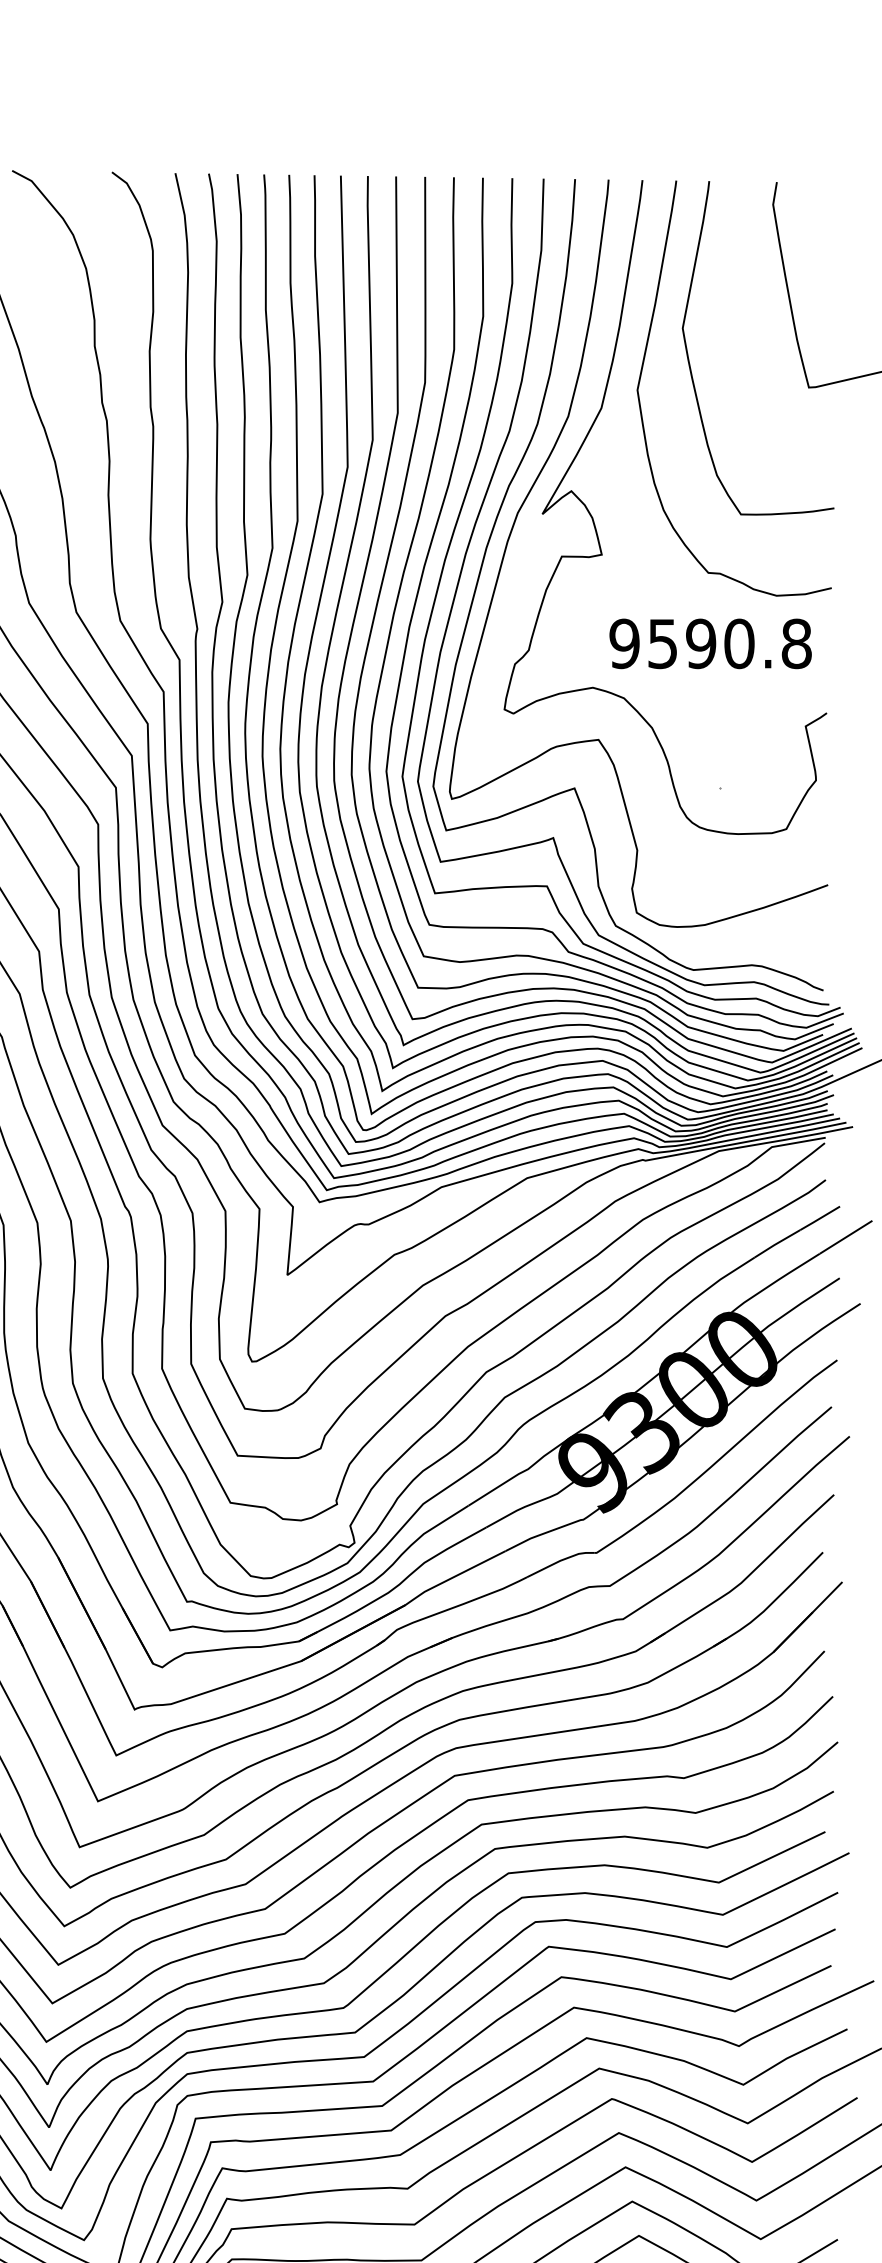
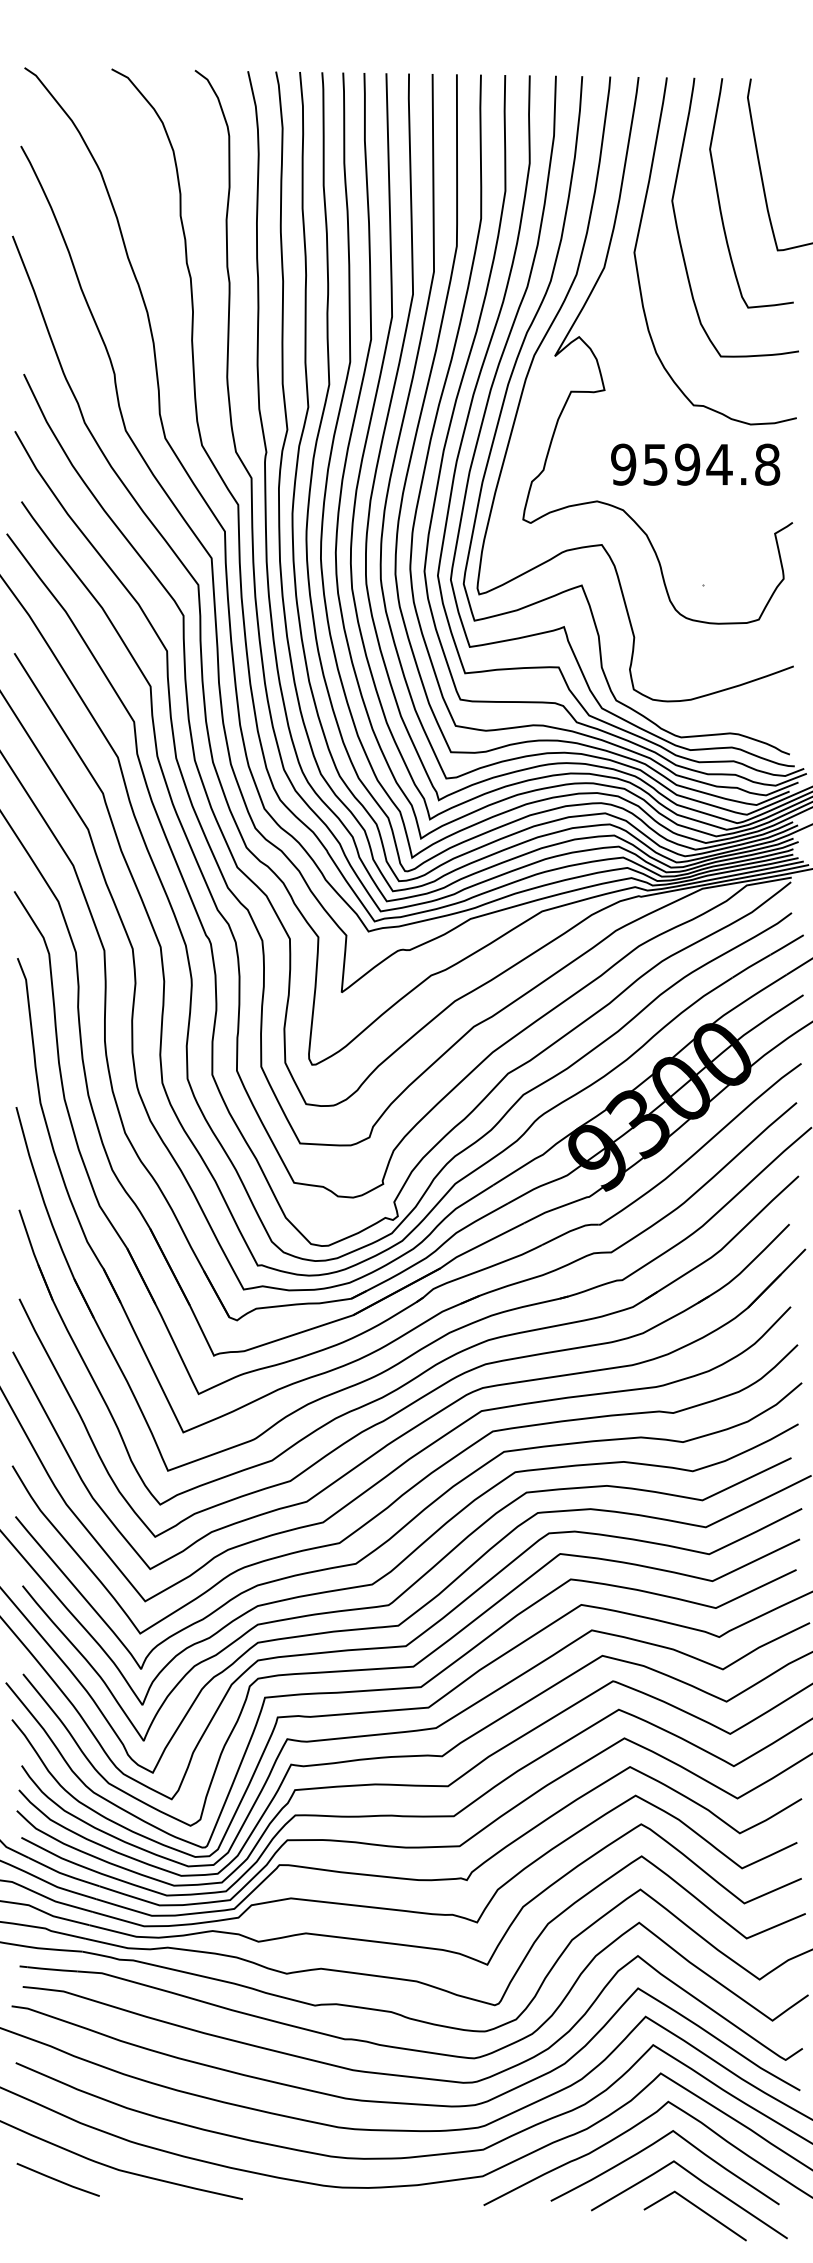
curve: (739, 324) -> (719, 197), added
text: (739, 643) -> (719, 464), 9590.8 -> 9594.8

